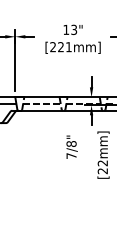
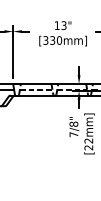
text: (60, 47) -> (52, 40), [221mm] -> [330mm]
text: (71, 146) -> (73, 126), moved

